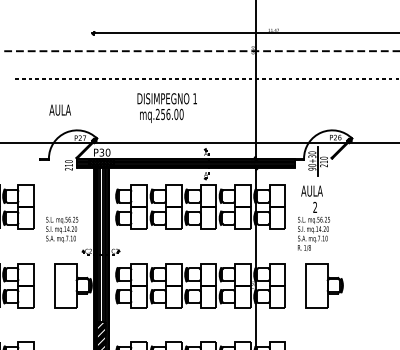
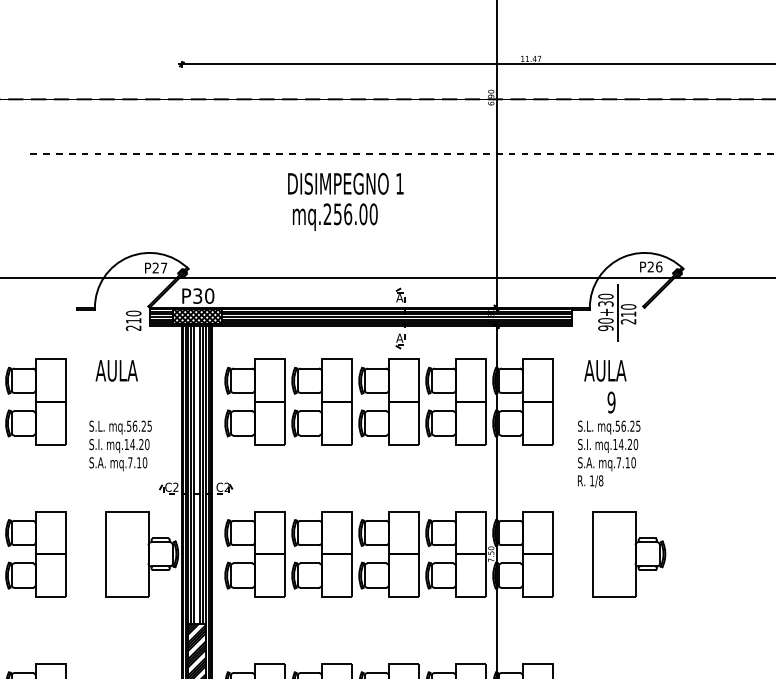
text: (166, 107) -> (344, 200), moved
text: (59, 109) -> (115, 369), moved
text: (315, 207) -> (612, 402), 2 -> 9

